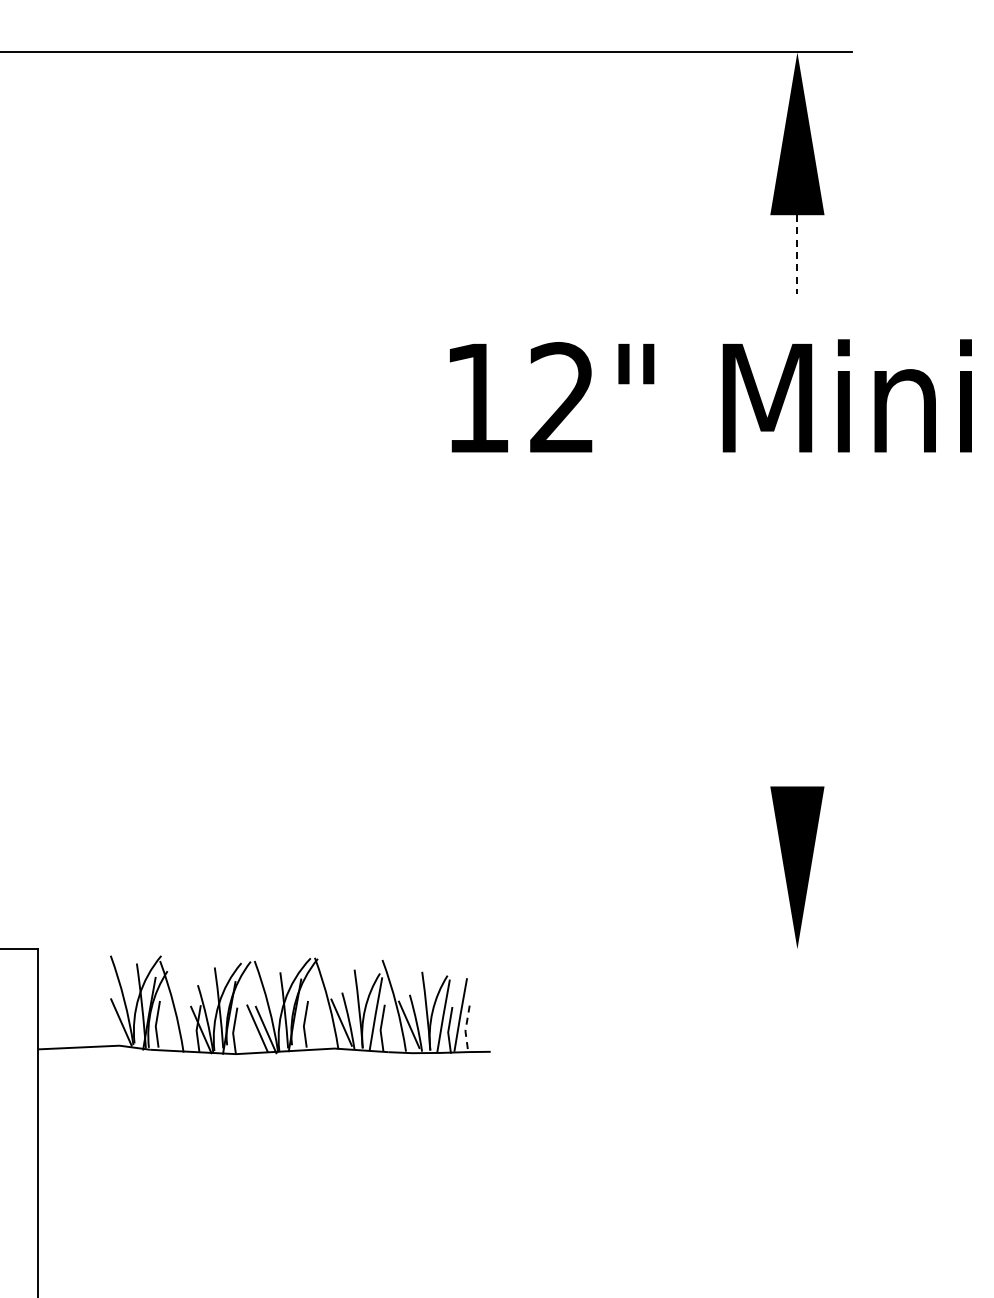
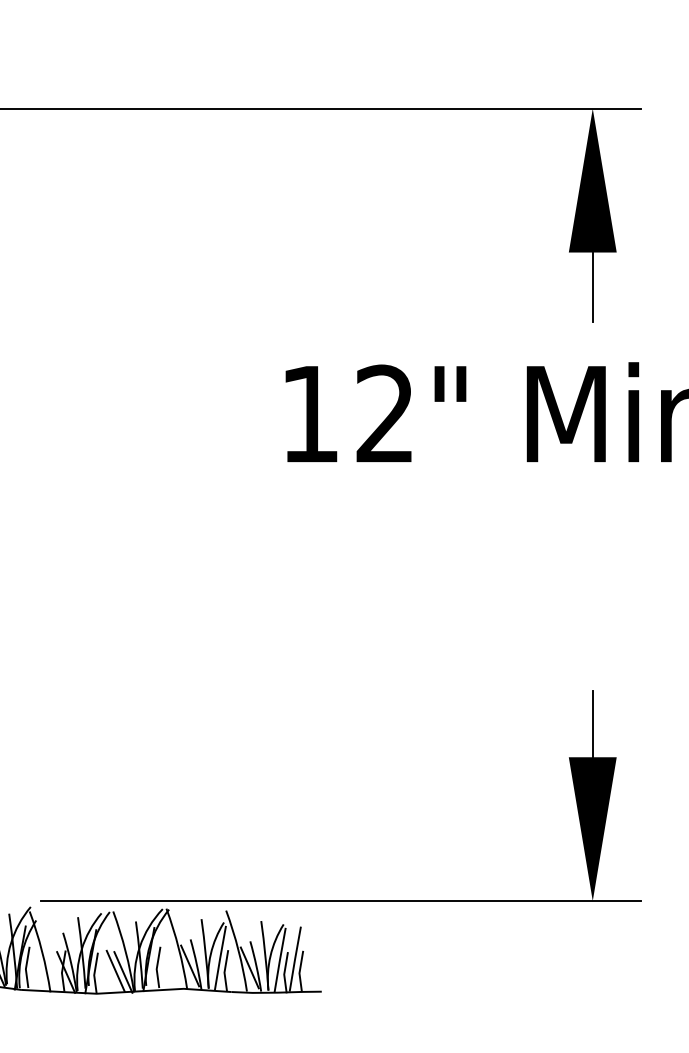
line: (797, 255) -> (592, 288), dashed -> solid
line: (797, 748) -> (592, 723), added
line: (511, 949) -> (340, 901), added
line: (465, 1030) -> (299, 972), dashed -> solid

